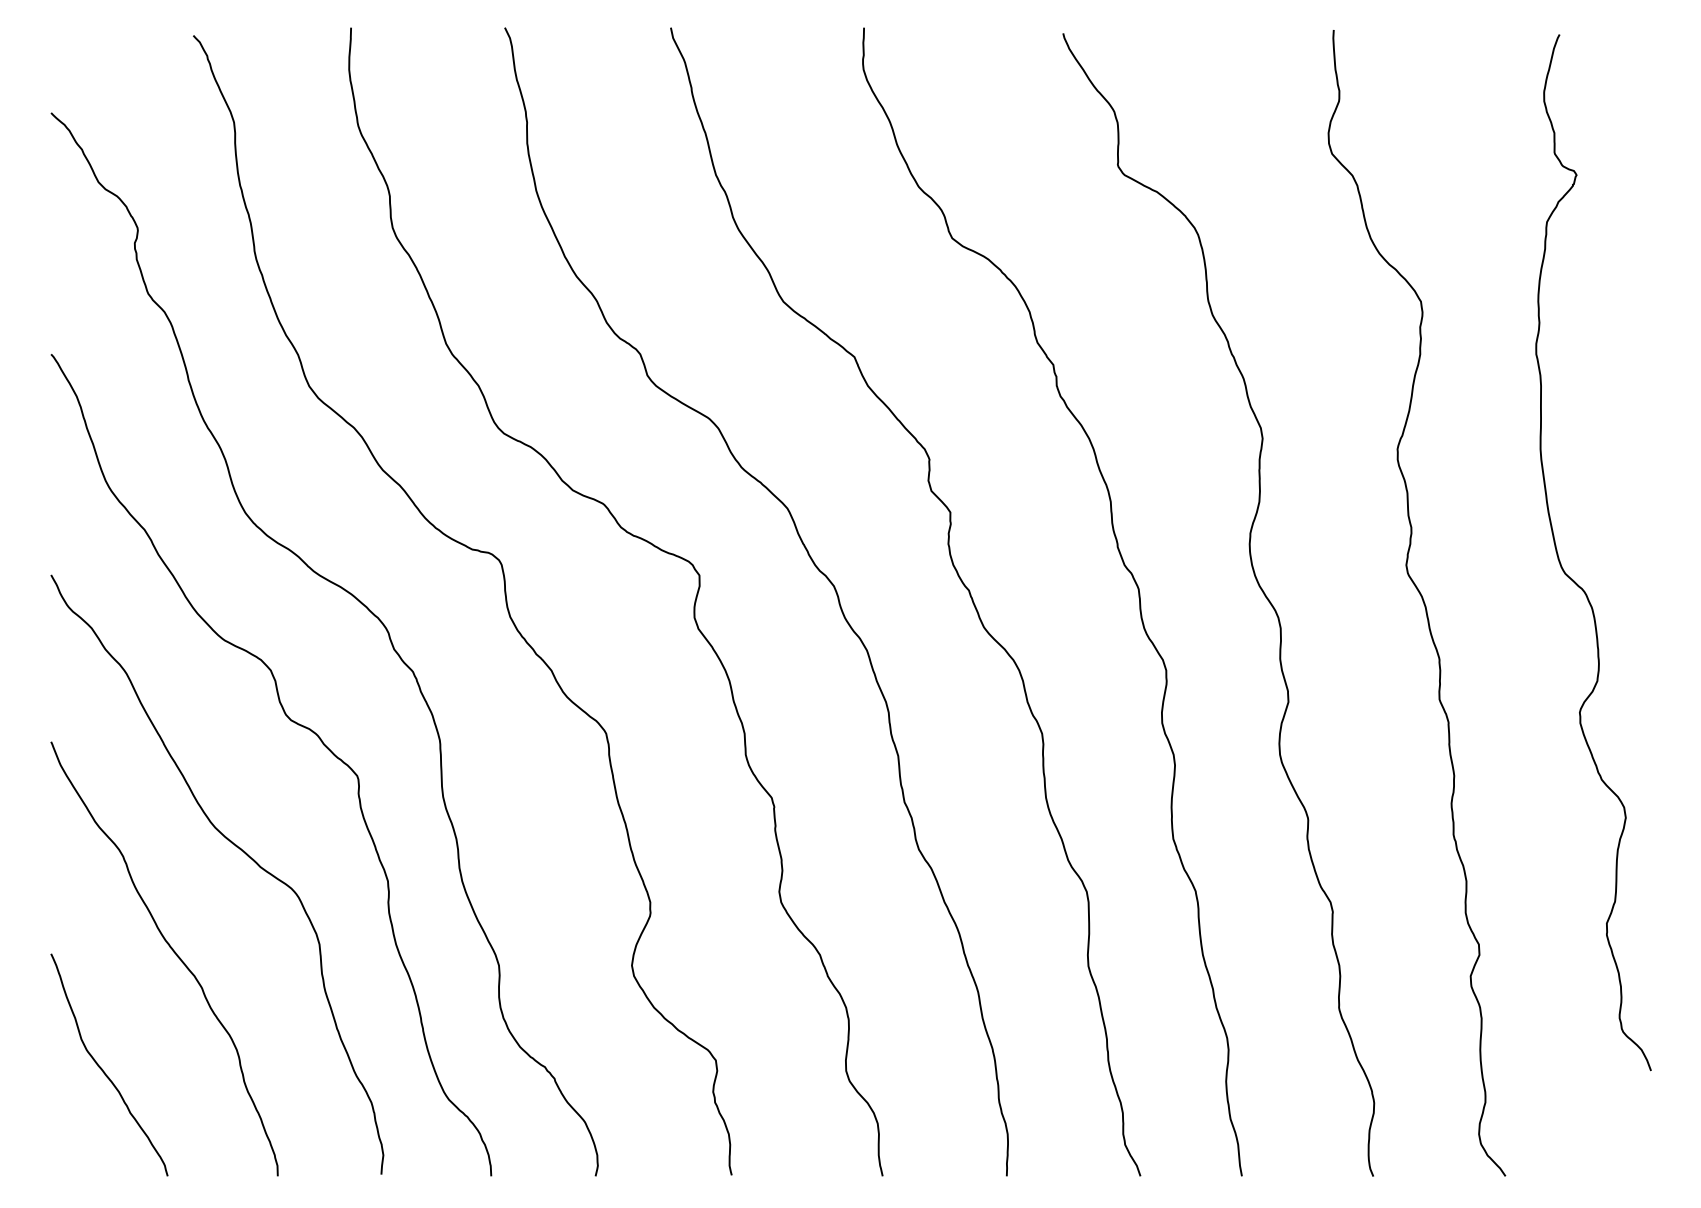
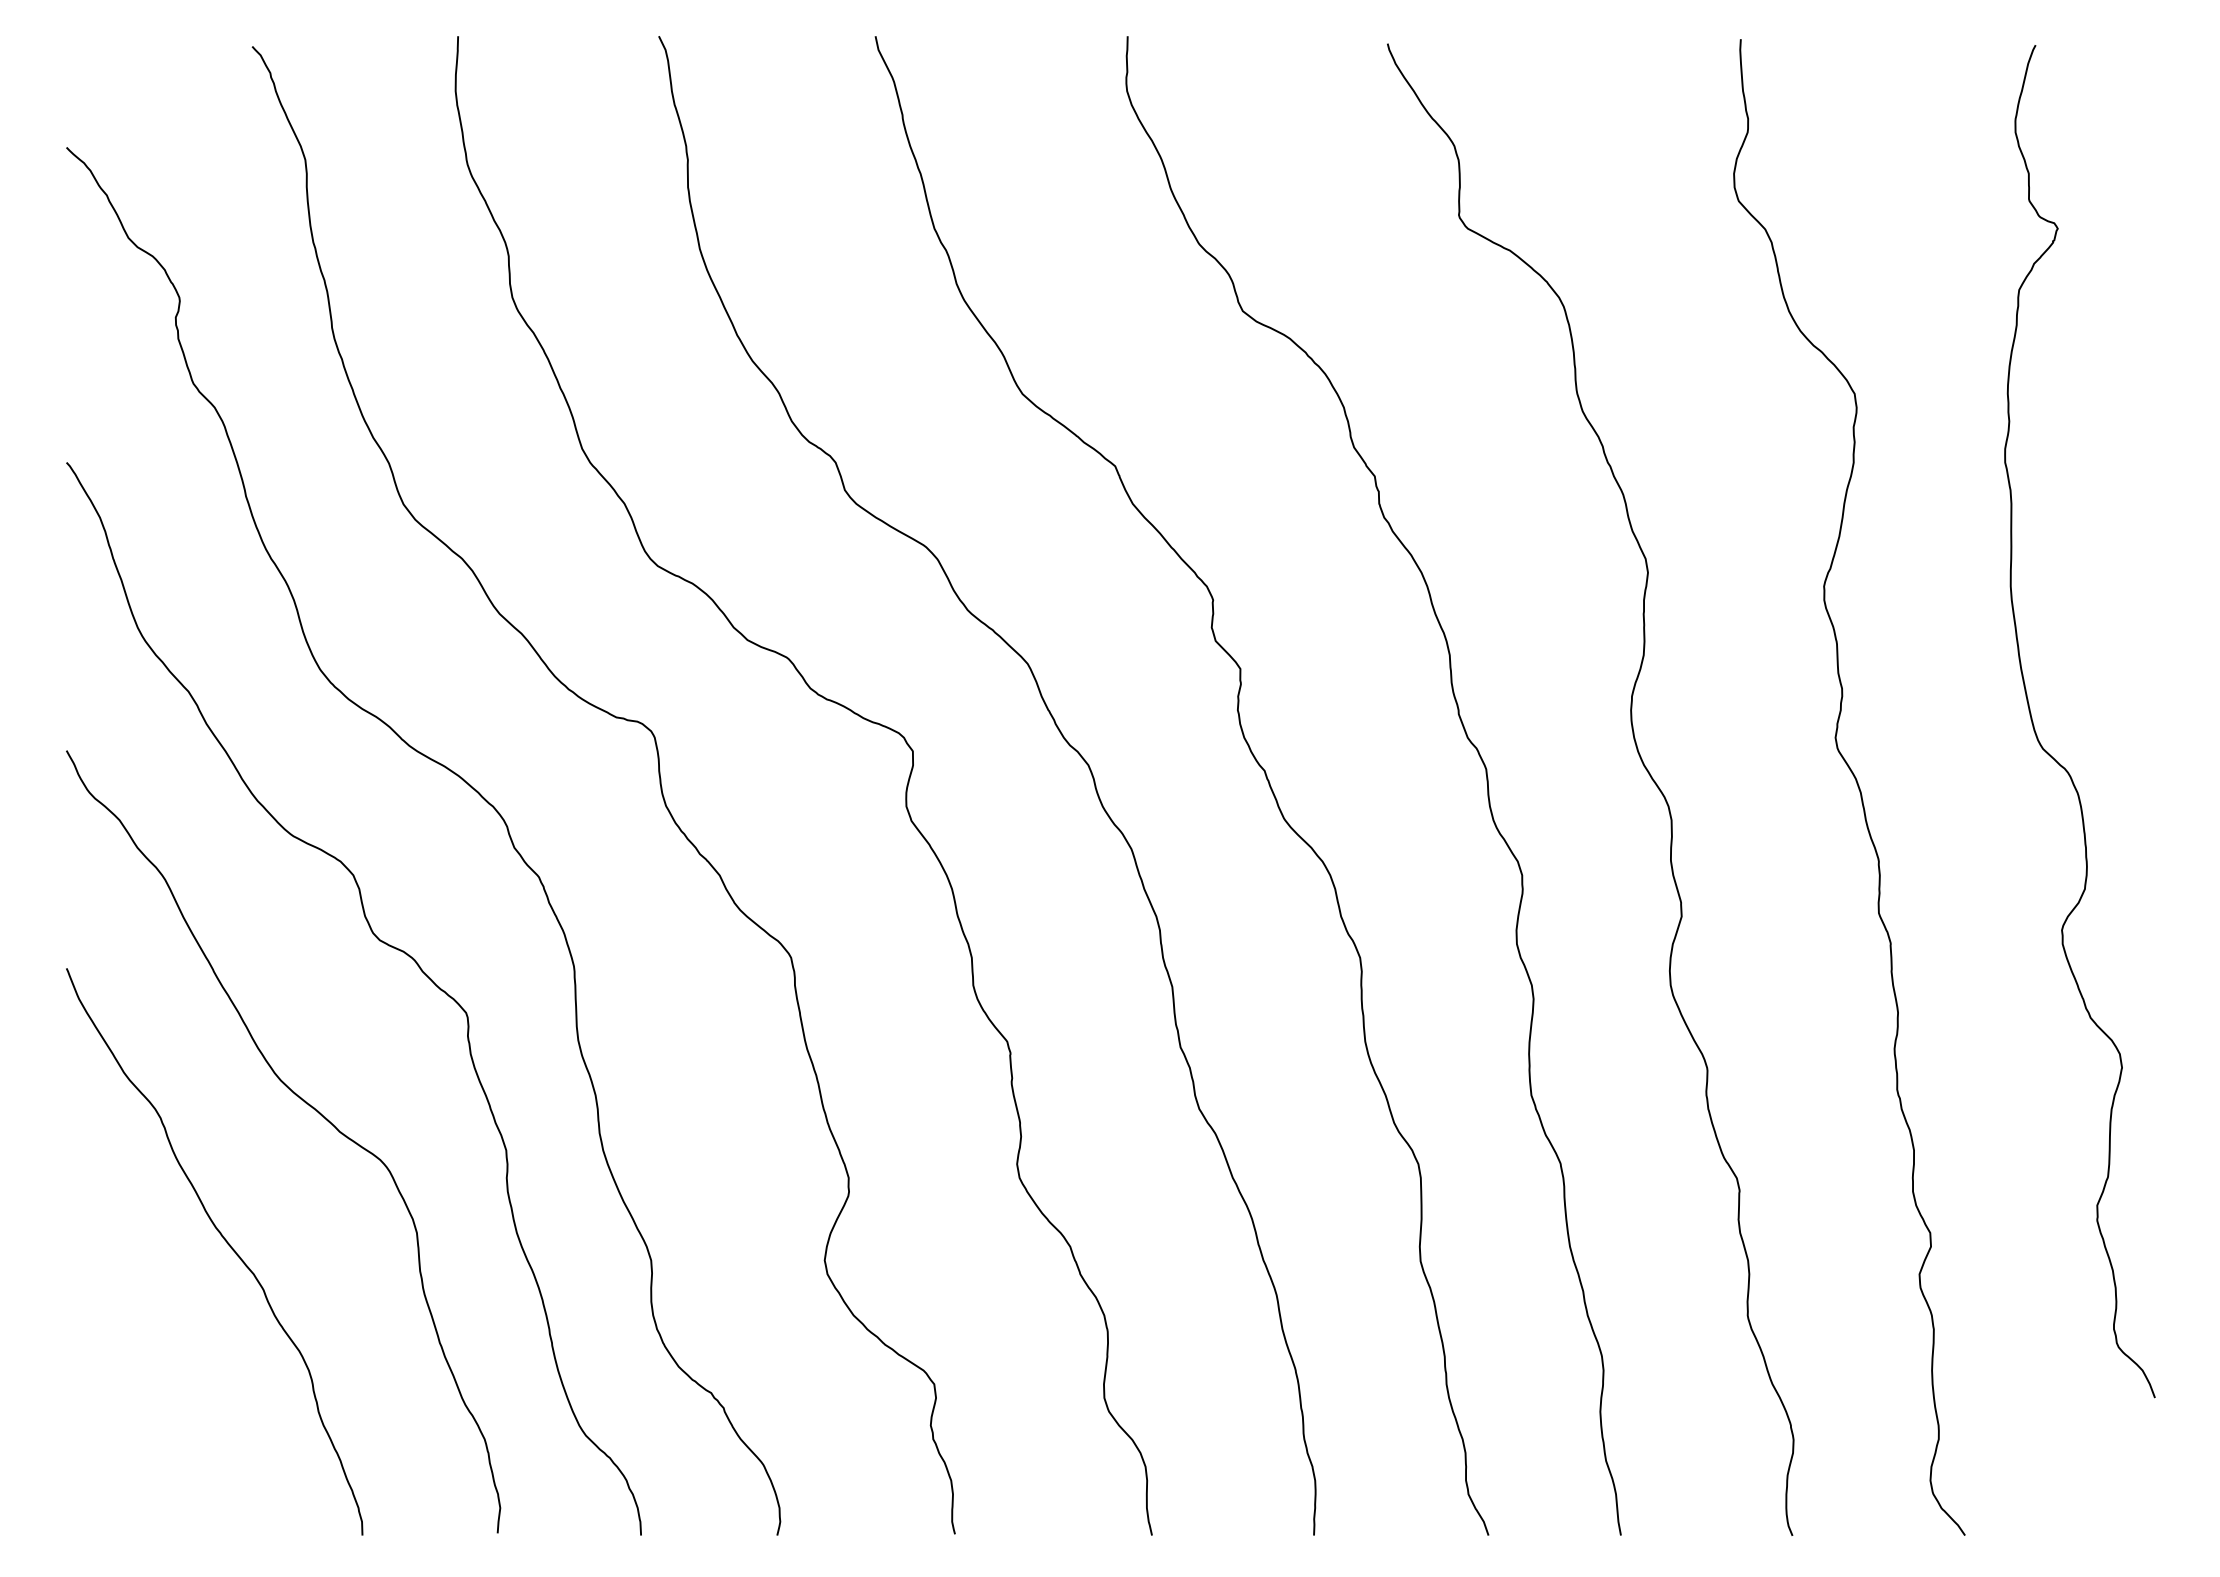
curve: (103, 1069) -> (134, 1396), removed

